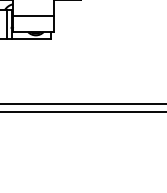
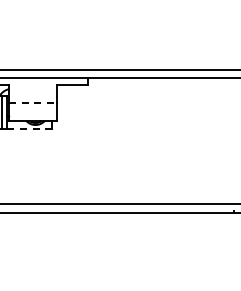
line: (34, 15) -> (33, 102), solid -> dashed
line: (30, 39) -> (29, 129), solid -> dashed

